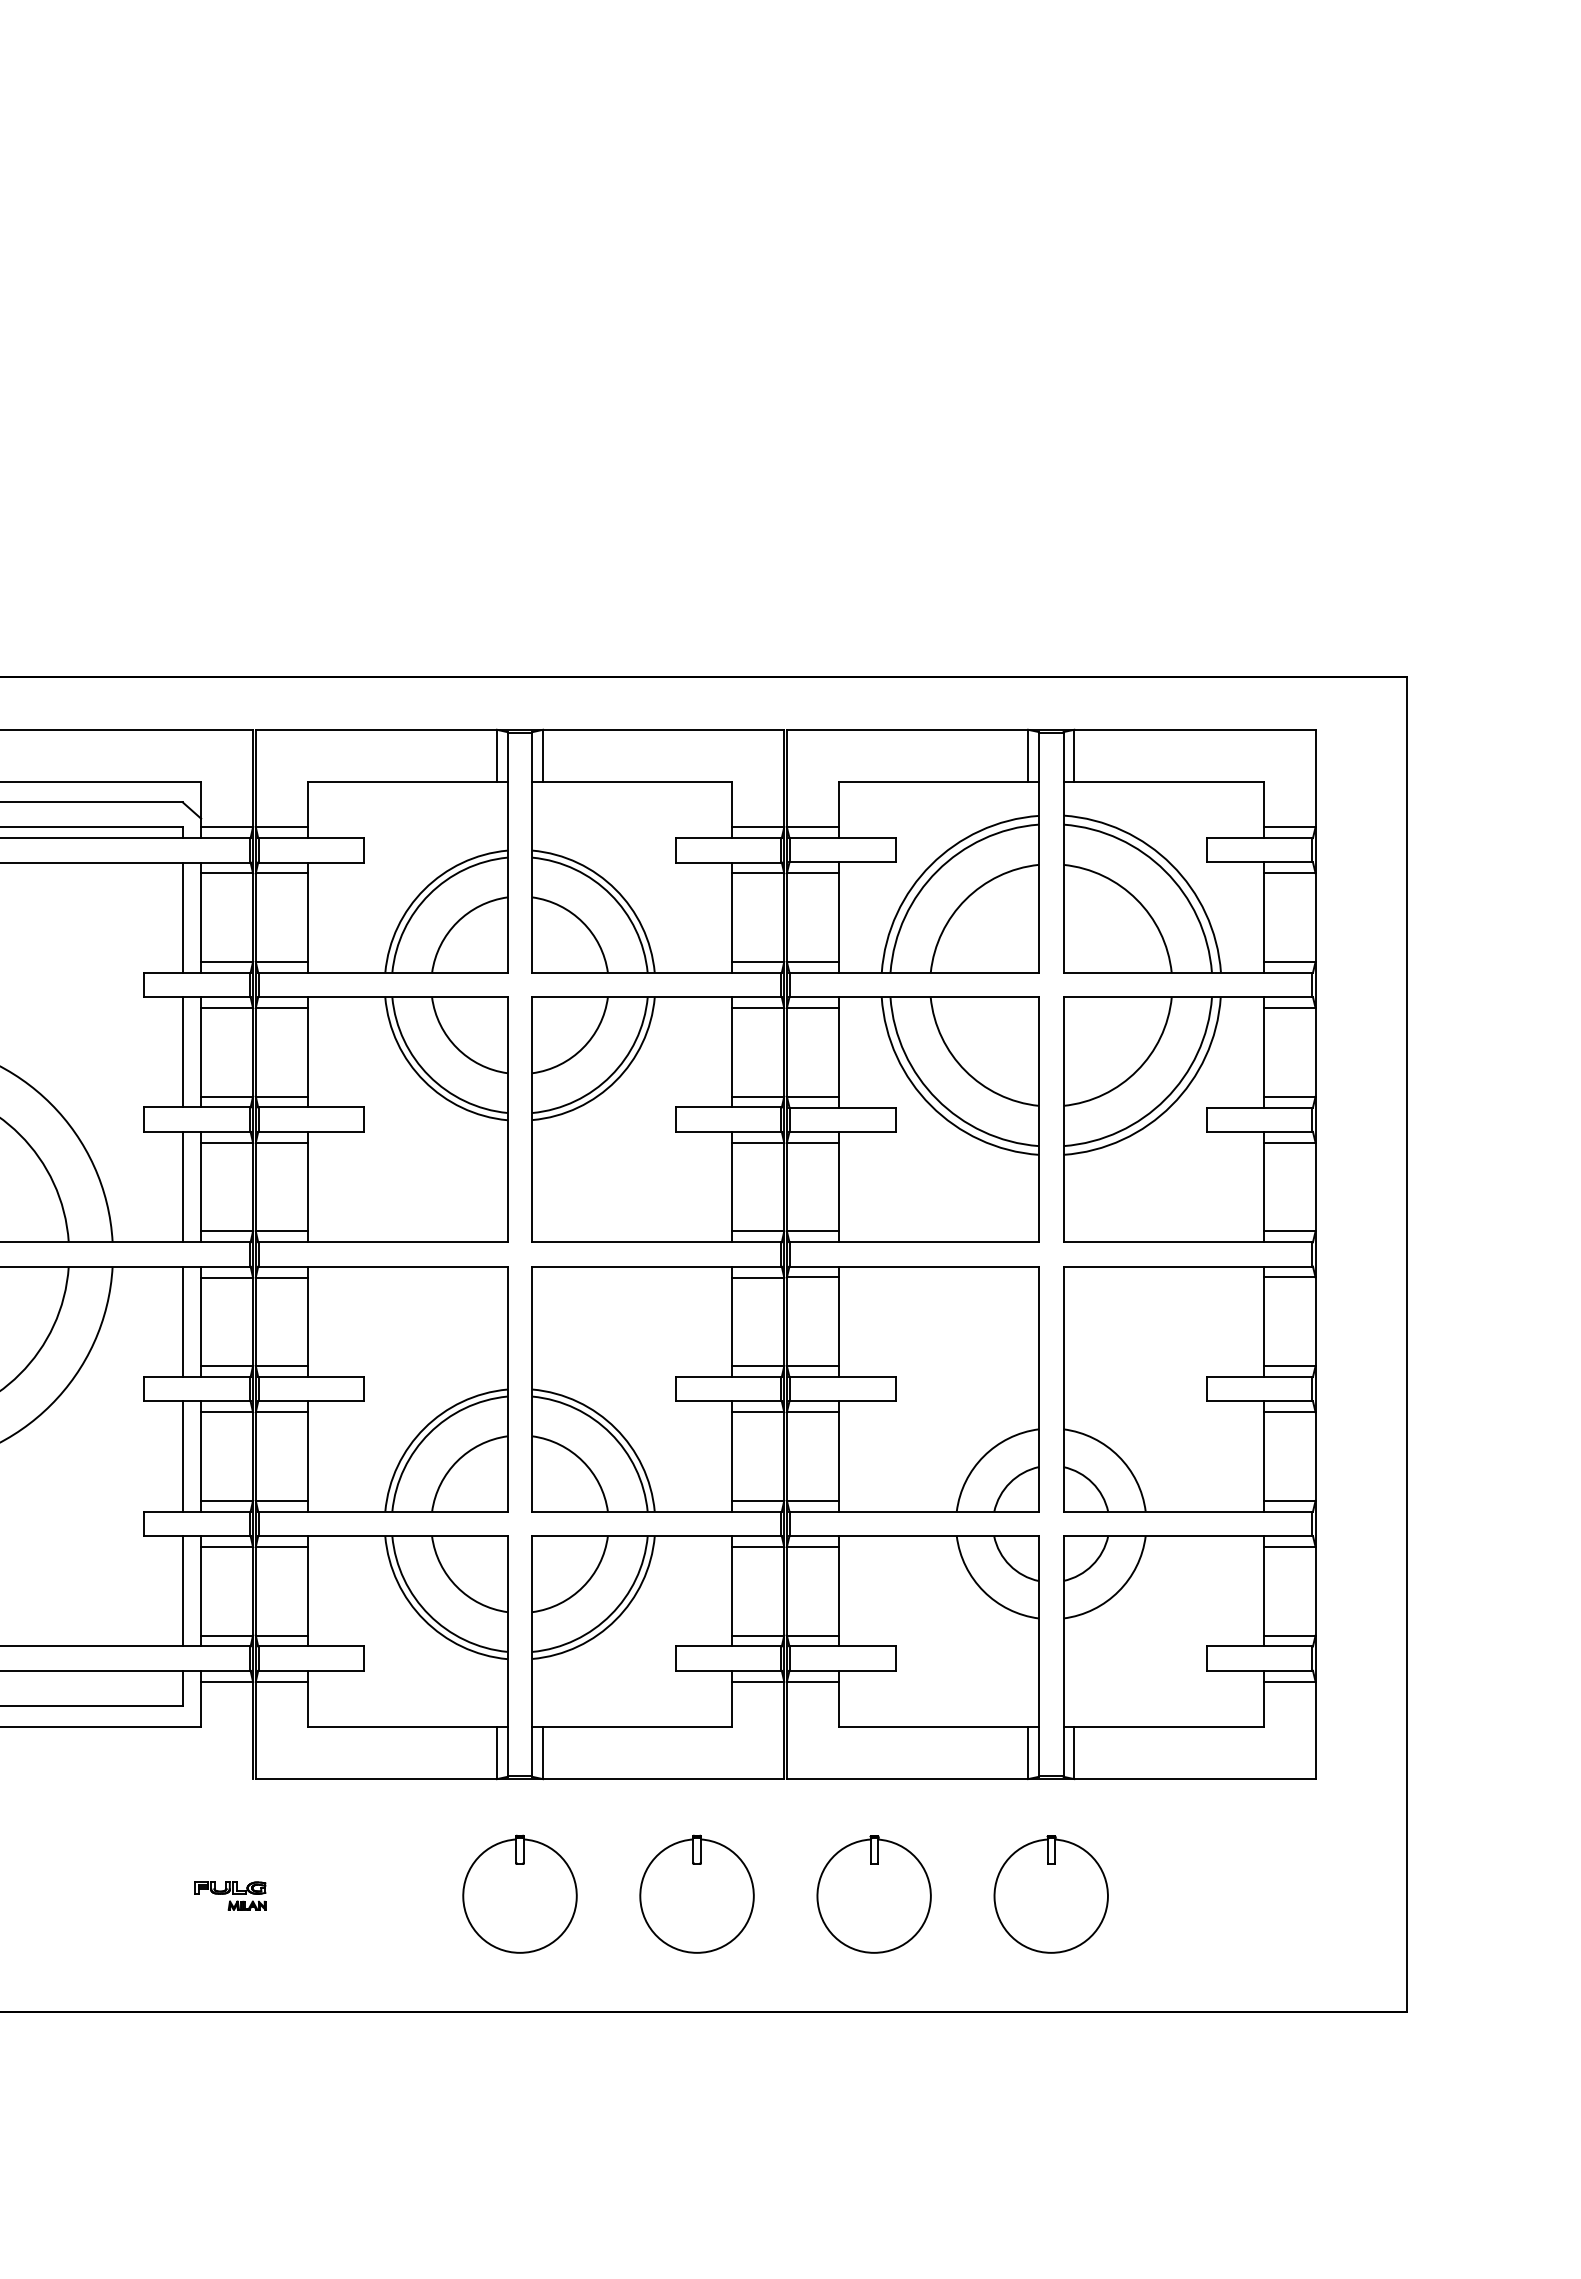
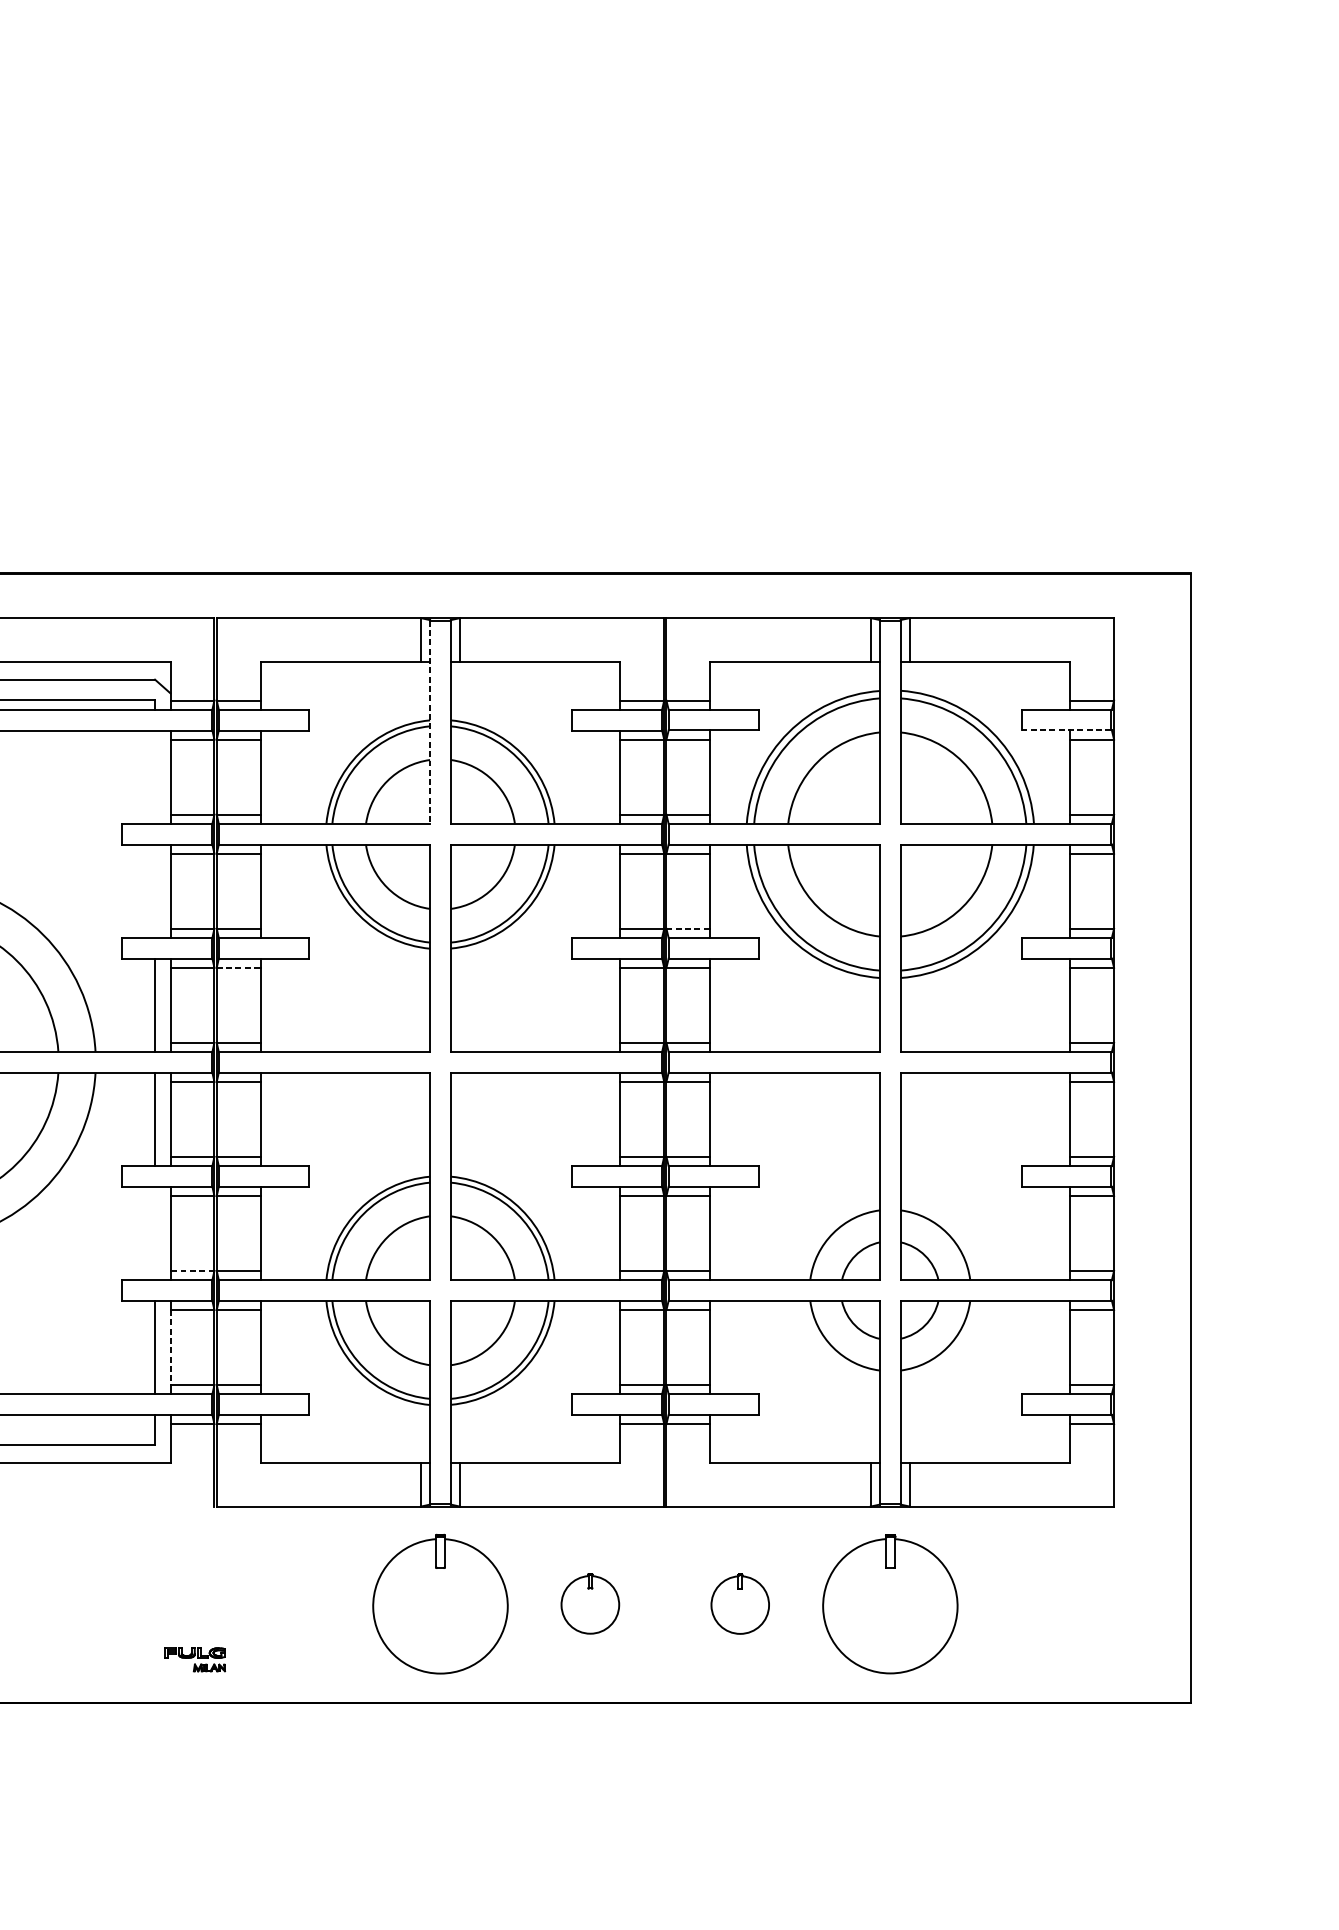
line: (507, 852) -> (429, 721), solid -> dashed
line: (1259, 862) -> (1066, 730), solid -> dashed
line: (182, 917) -> (154, 777), removed
line: (182, 1052) -> (154, 891), removed
line: (812, 1096) -> (688, 928), solid -> dashed
line: (281, 1142) -> (238, 967), solid -> dashed
line: (182, 1456) -> (154, 1233), removed
line: (227, 1500) -> (192, 1270), solid -> dashed
line: (201, 1591) -> (170, 1347), solid -> dashed
part: (519, 1893) -> (440, 1603), size x1.4
part: (696, 1893) -> (589, 1603), size x0.6
part: (873, 1894) -> (739, 1604), size x0.6
part: (1050, 1894) -> (889, 1604), size x1.4
part: (230, 1895) -> (195, 1659), moved

